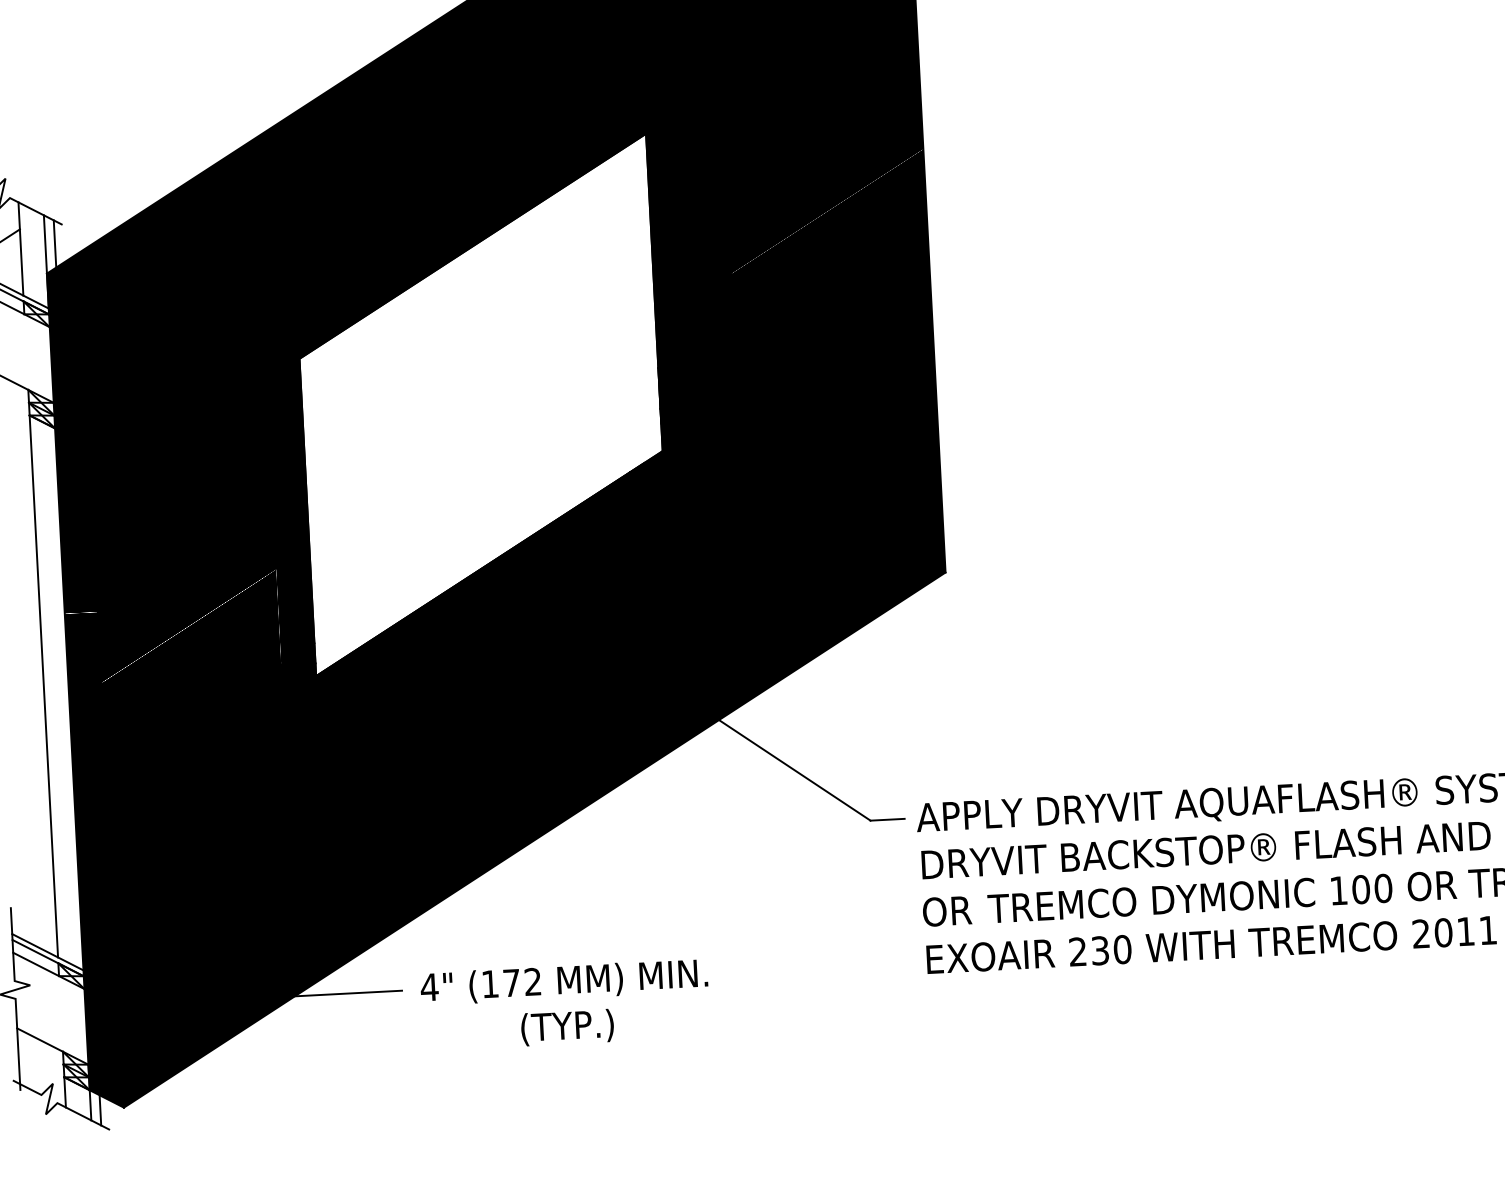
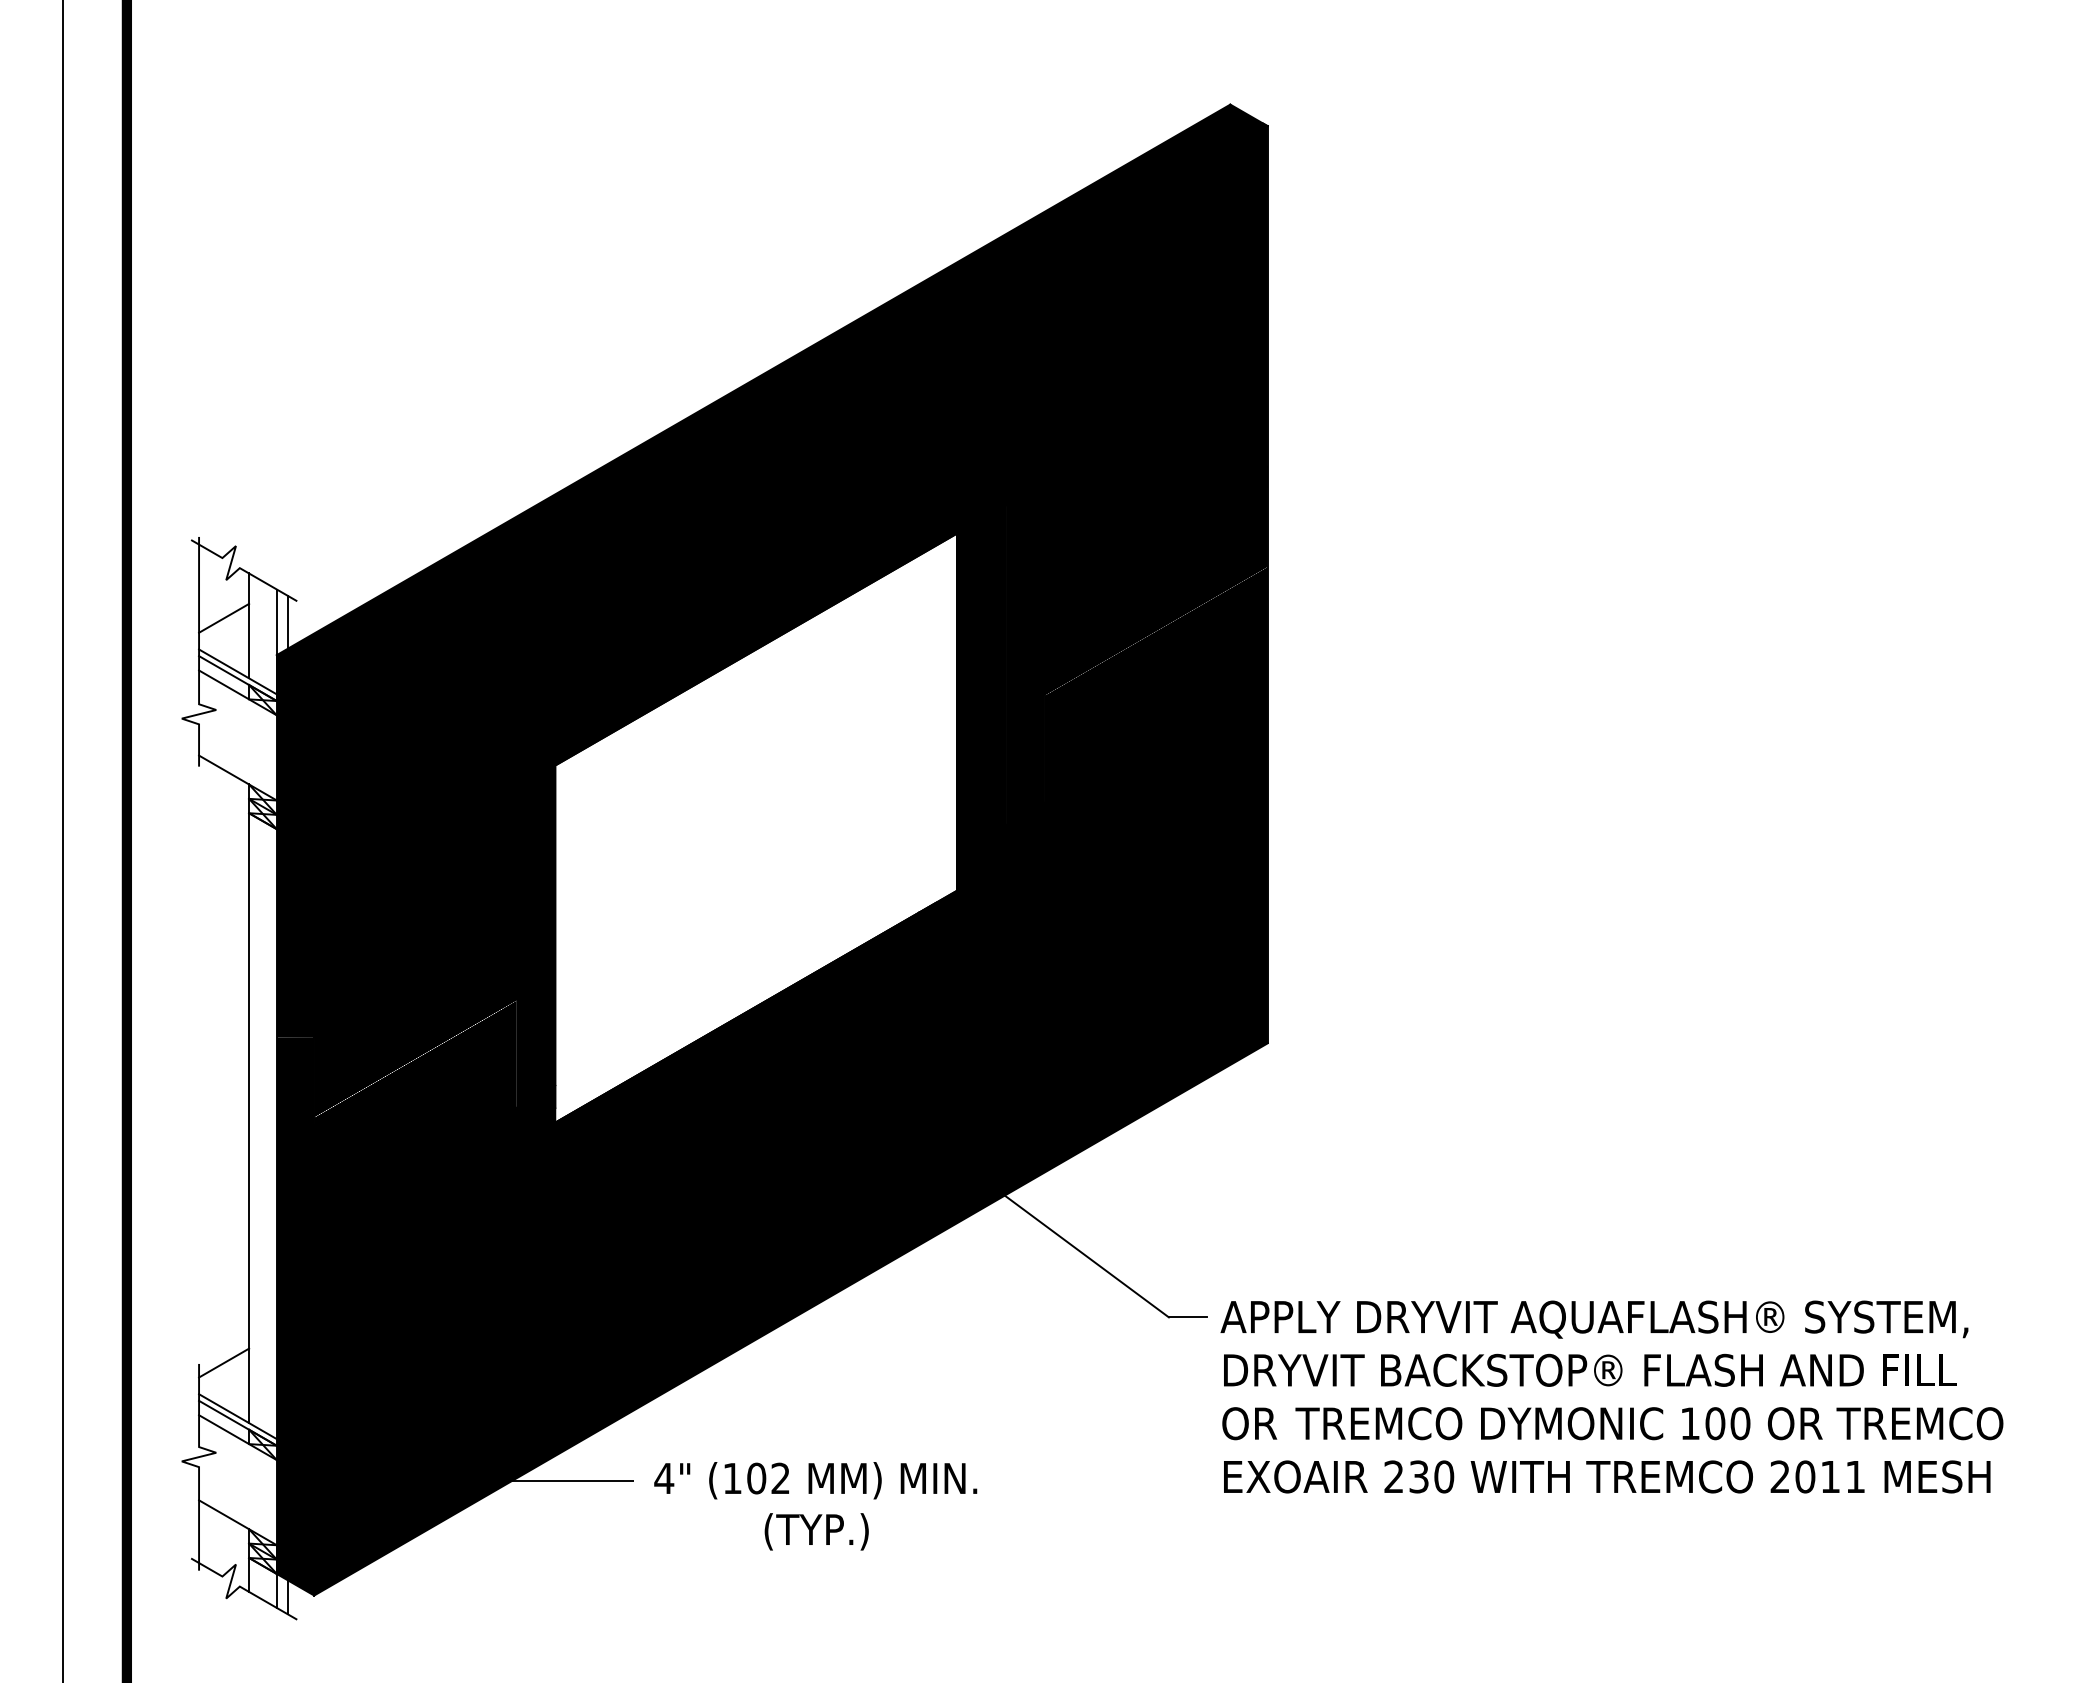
line: (33, 904) -> (224, 1362), added
text: (511, 983) -> (756, 1478), (172 -> (102

